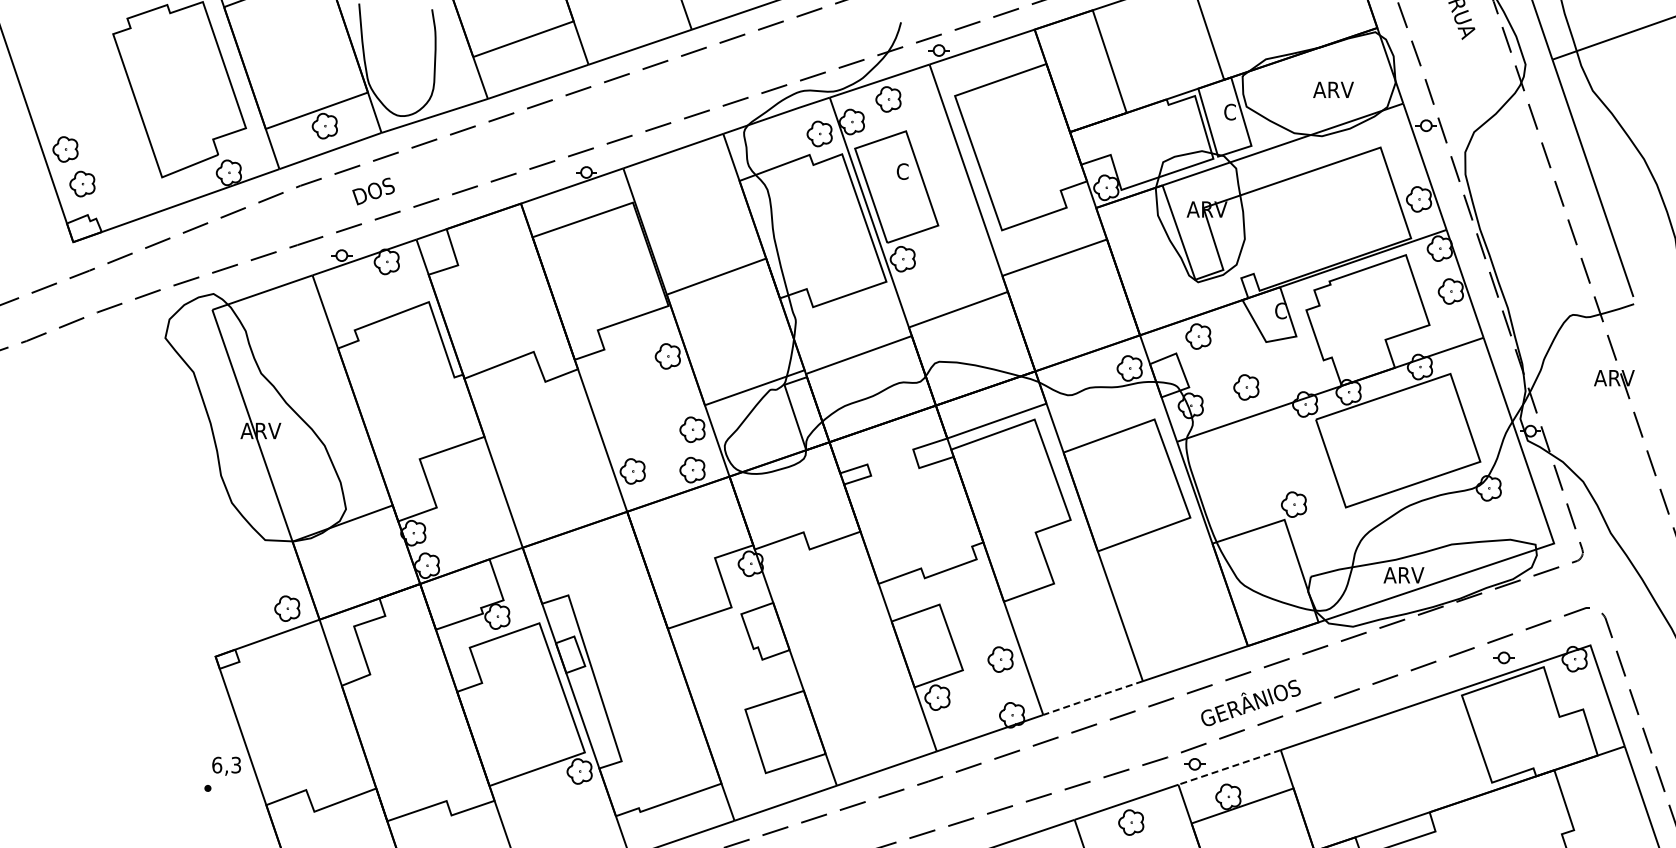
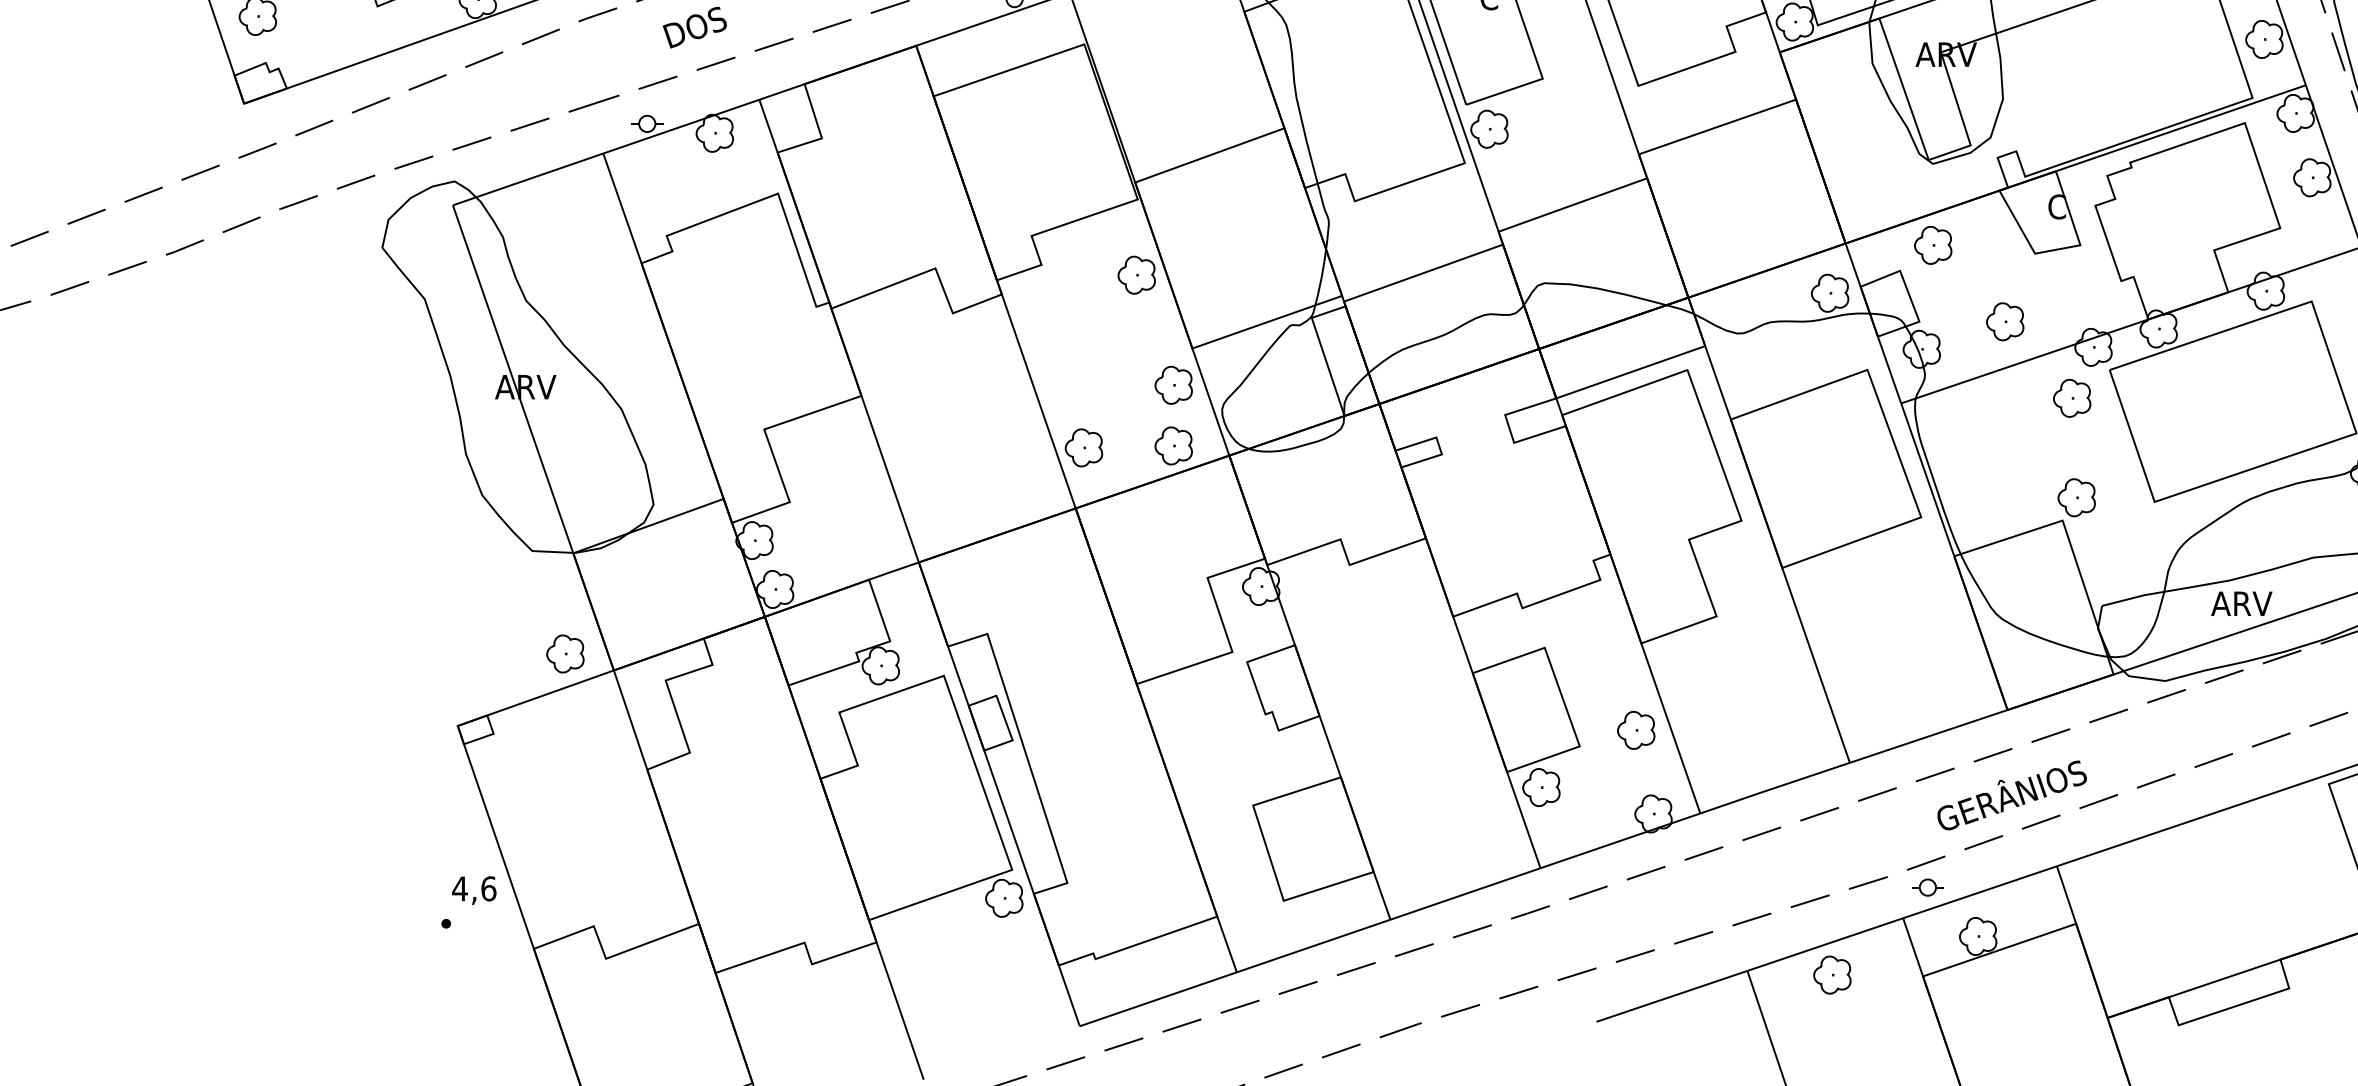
part: (1290, 438) -> (2071, 398), added
line: (1092, 698) -> (1774, 788), dashed -> solid
text: (226, 764) -> (474, 887), 6,3 -> 4,6
line: (1229, 767) -> (1979, 892), dashed -> solid

